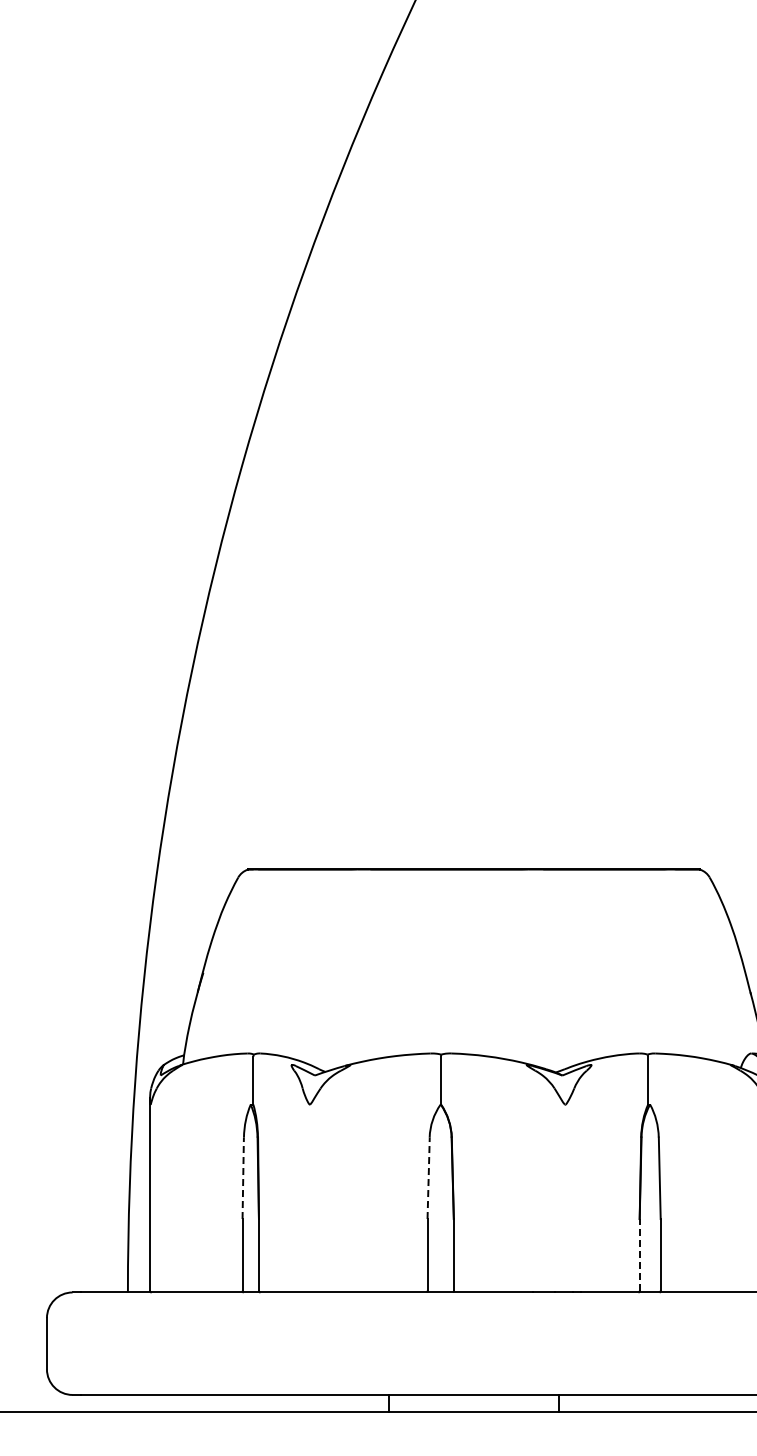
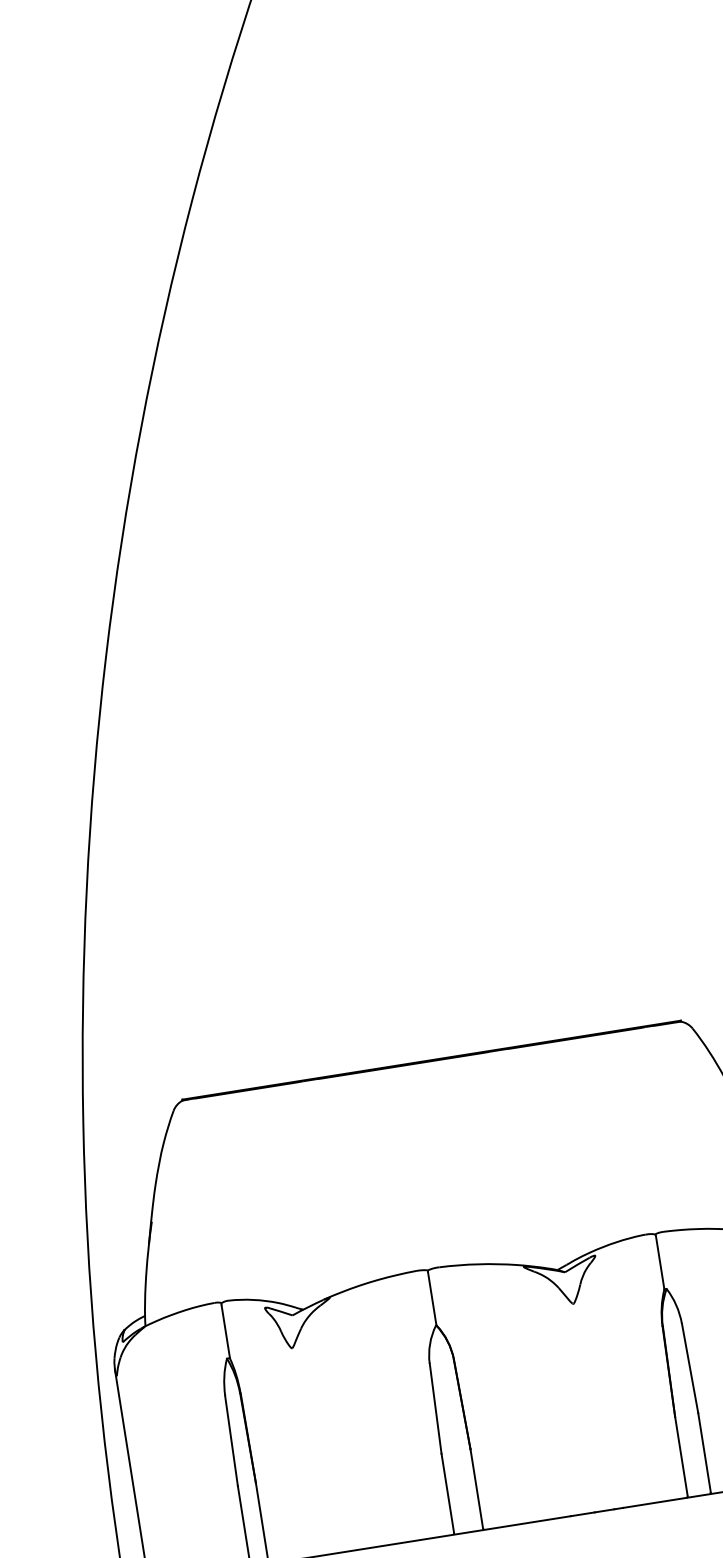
line: (243, 1178) -> (231, 1441), dashed -> solid
line: (428, 1178) -> (435, 1409), dashed -> solid
line: (639, 1254) -> (681, 1455), dashed -> solid

